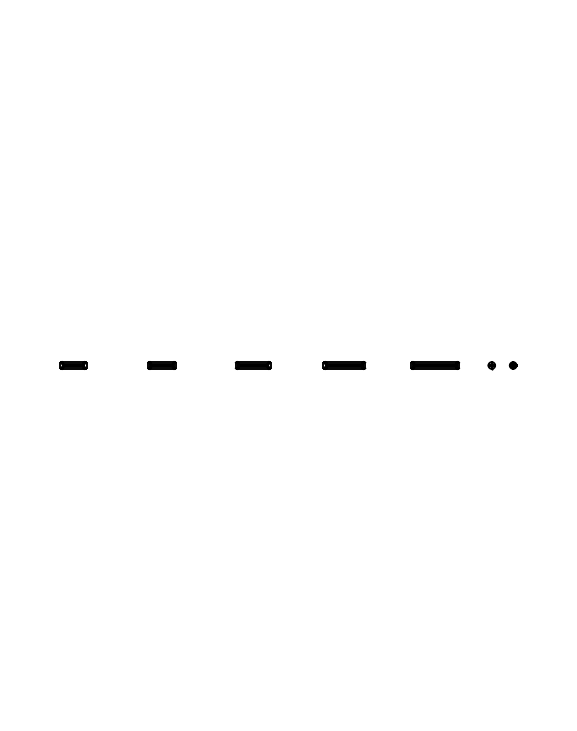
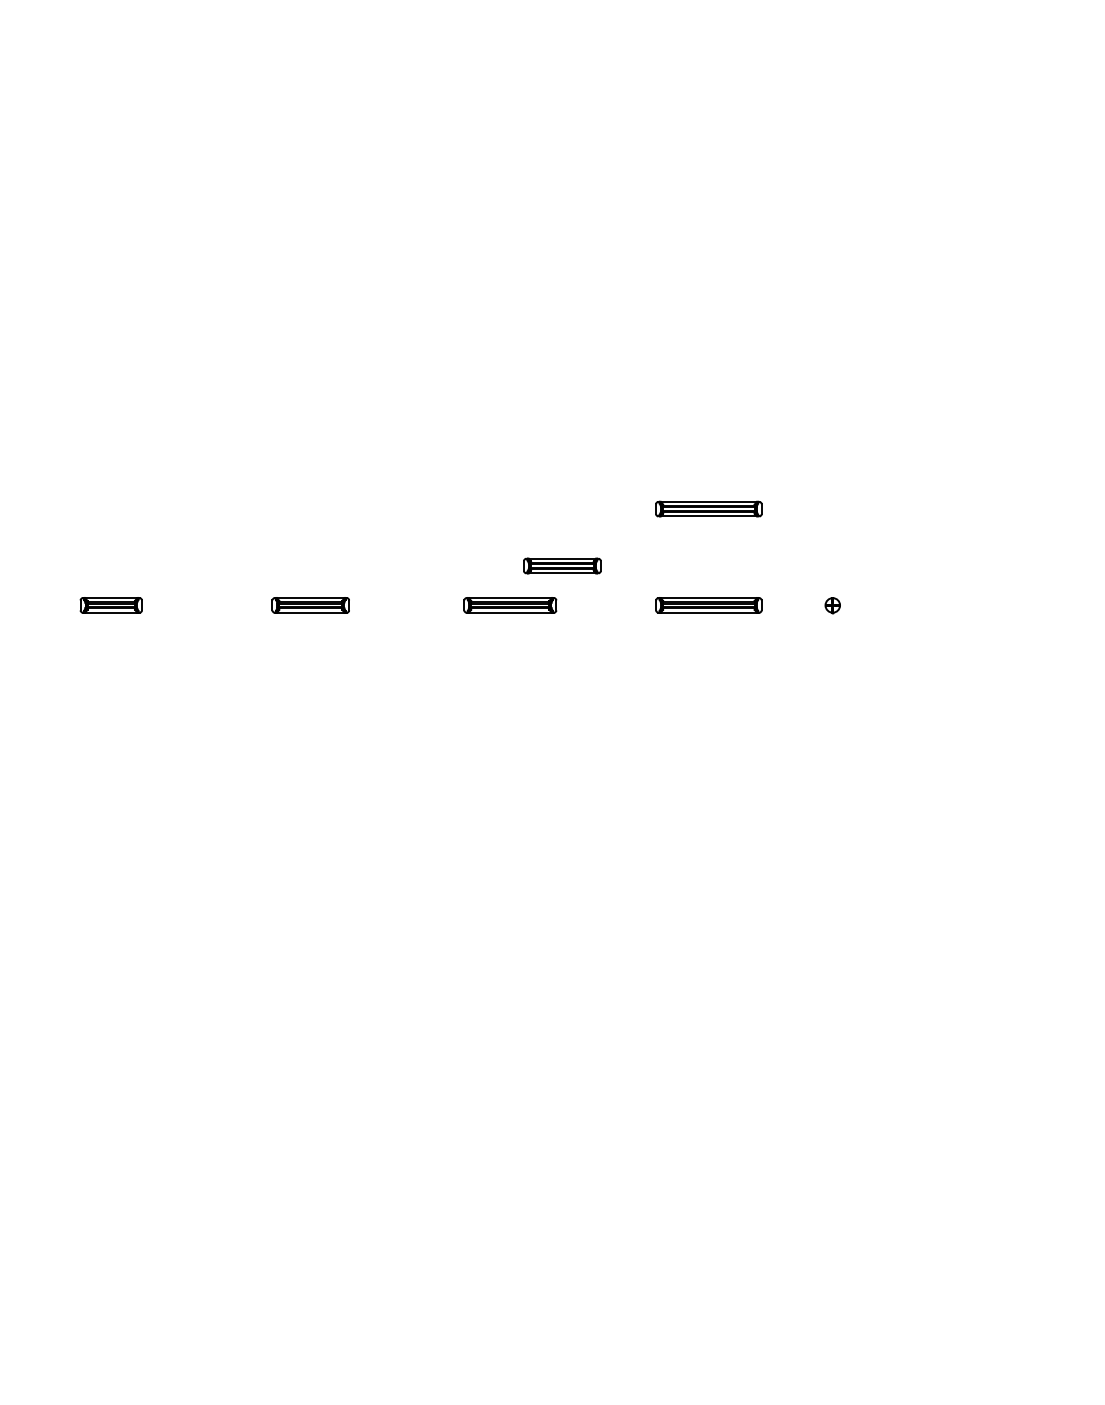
part: (435, 321) -> (709, 509), added
part: (367, 347) -> (560, 566), added
part: (512, 365) -> (878, 605), removed

